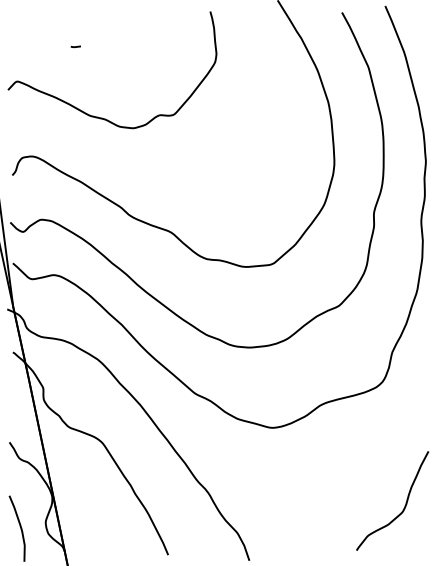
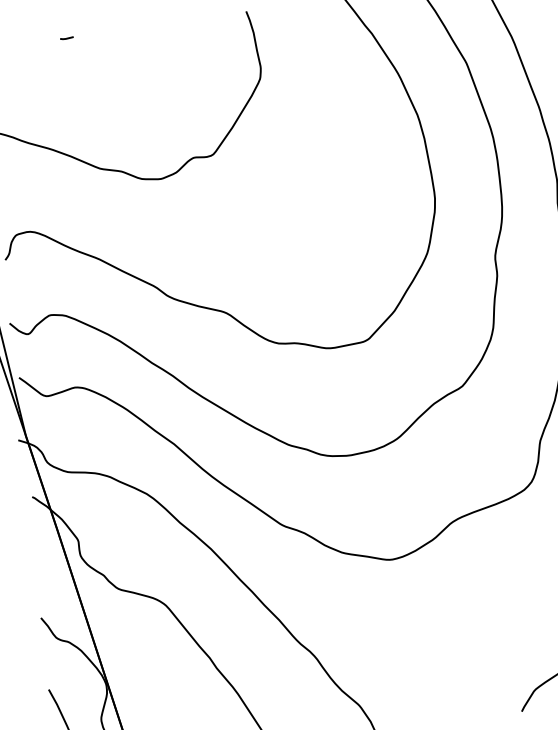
line: (75, 46) -> (66, 37), moved

